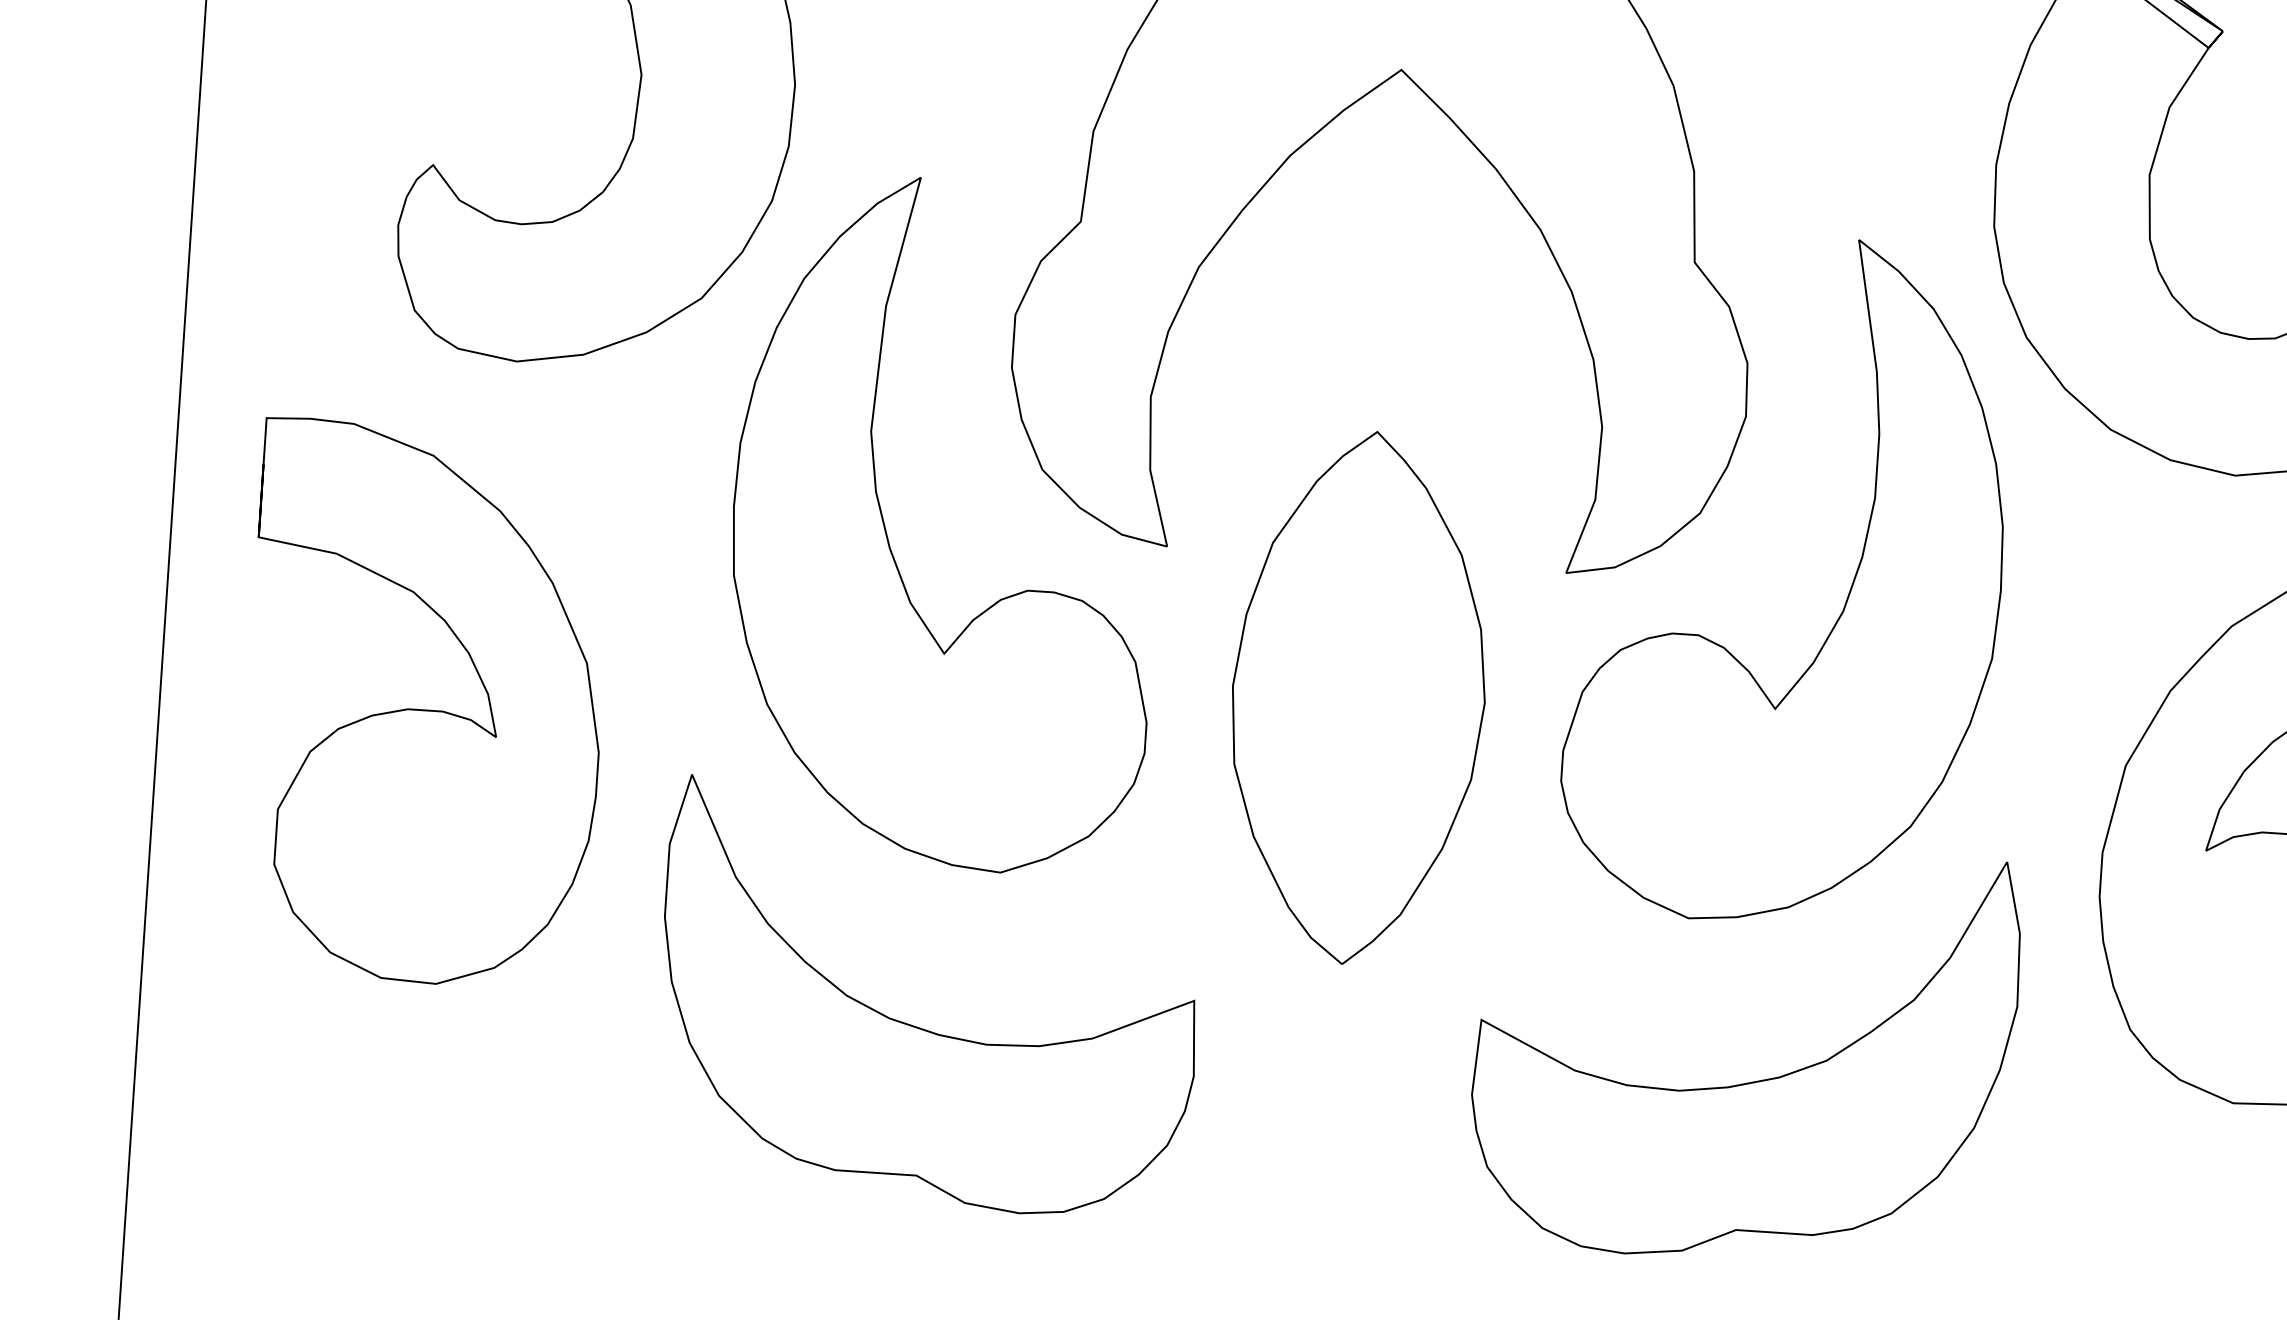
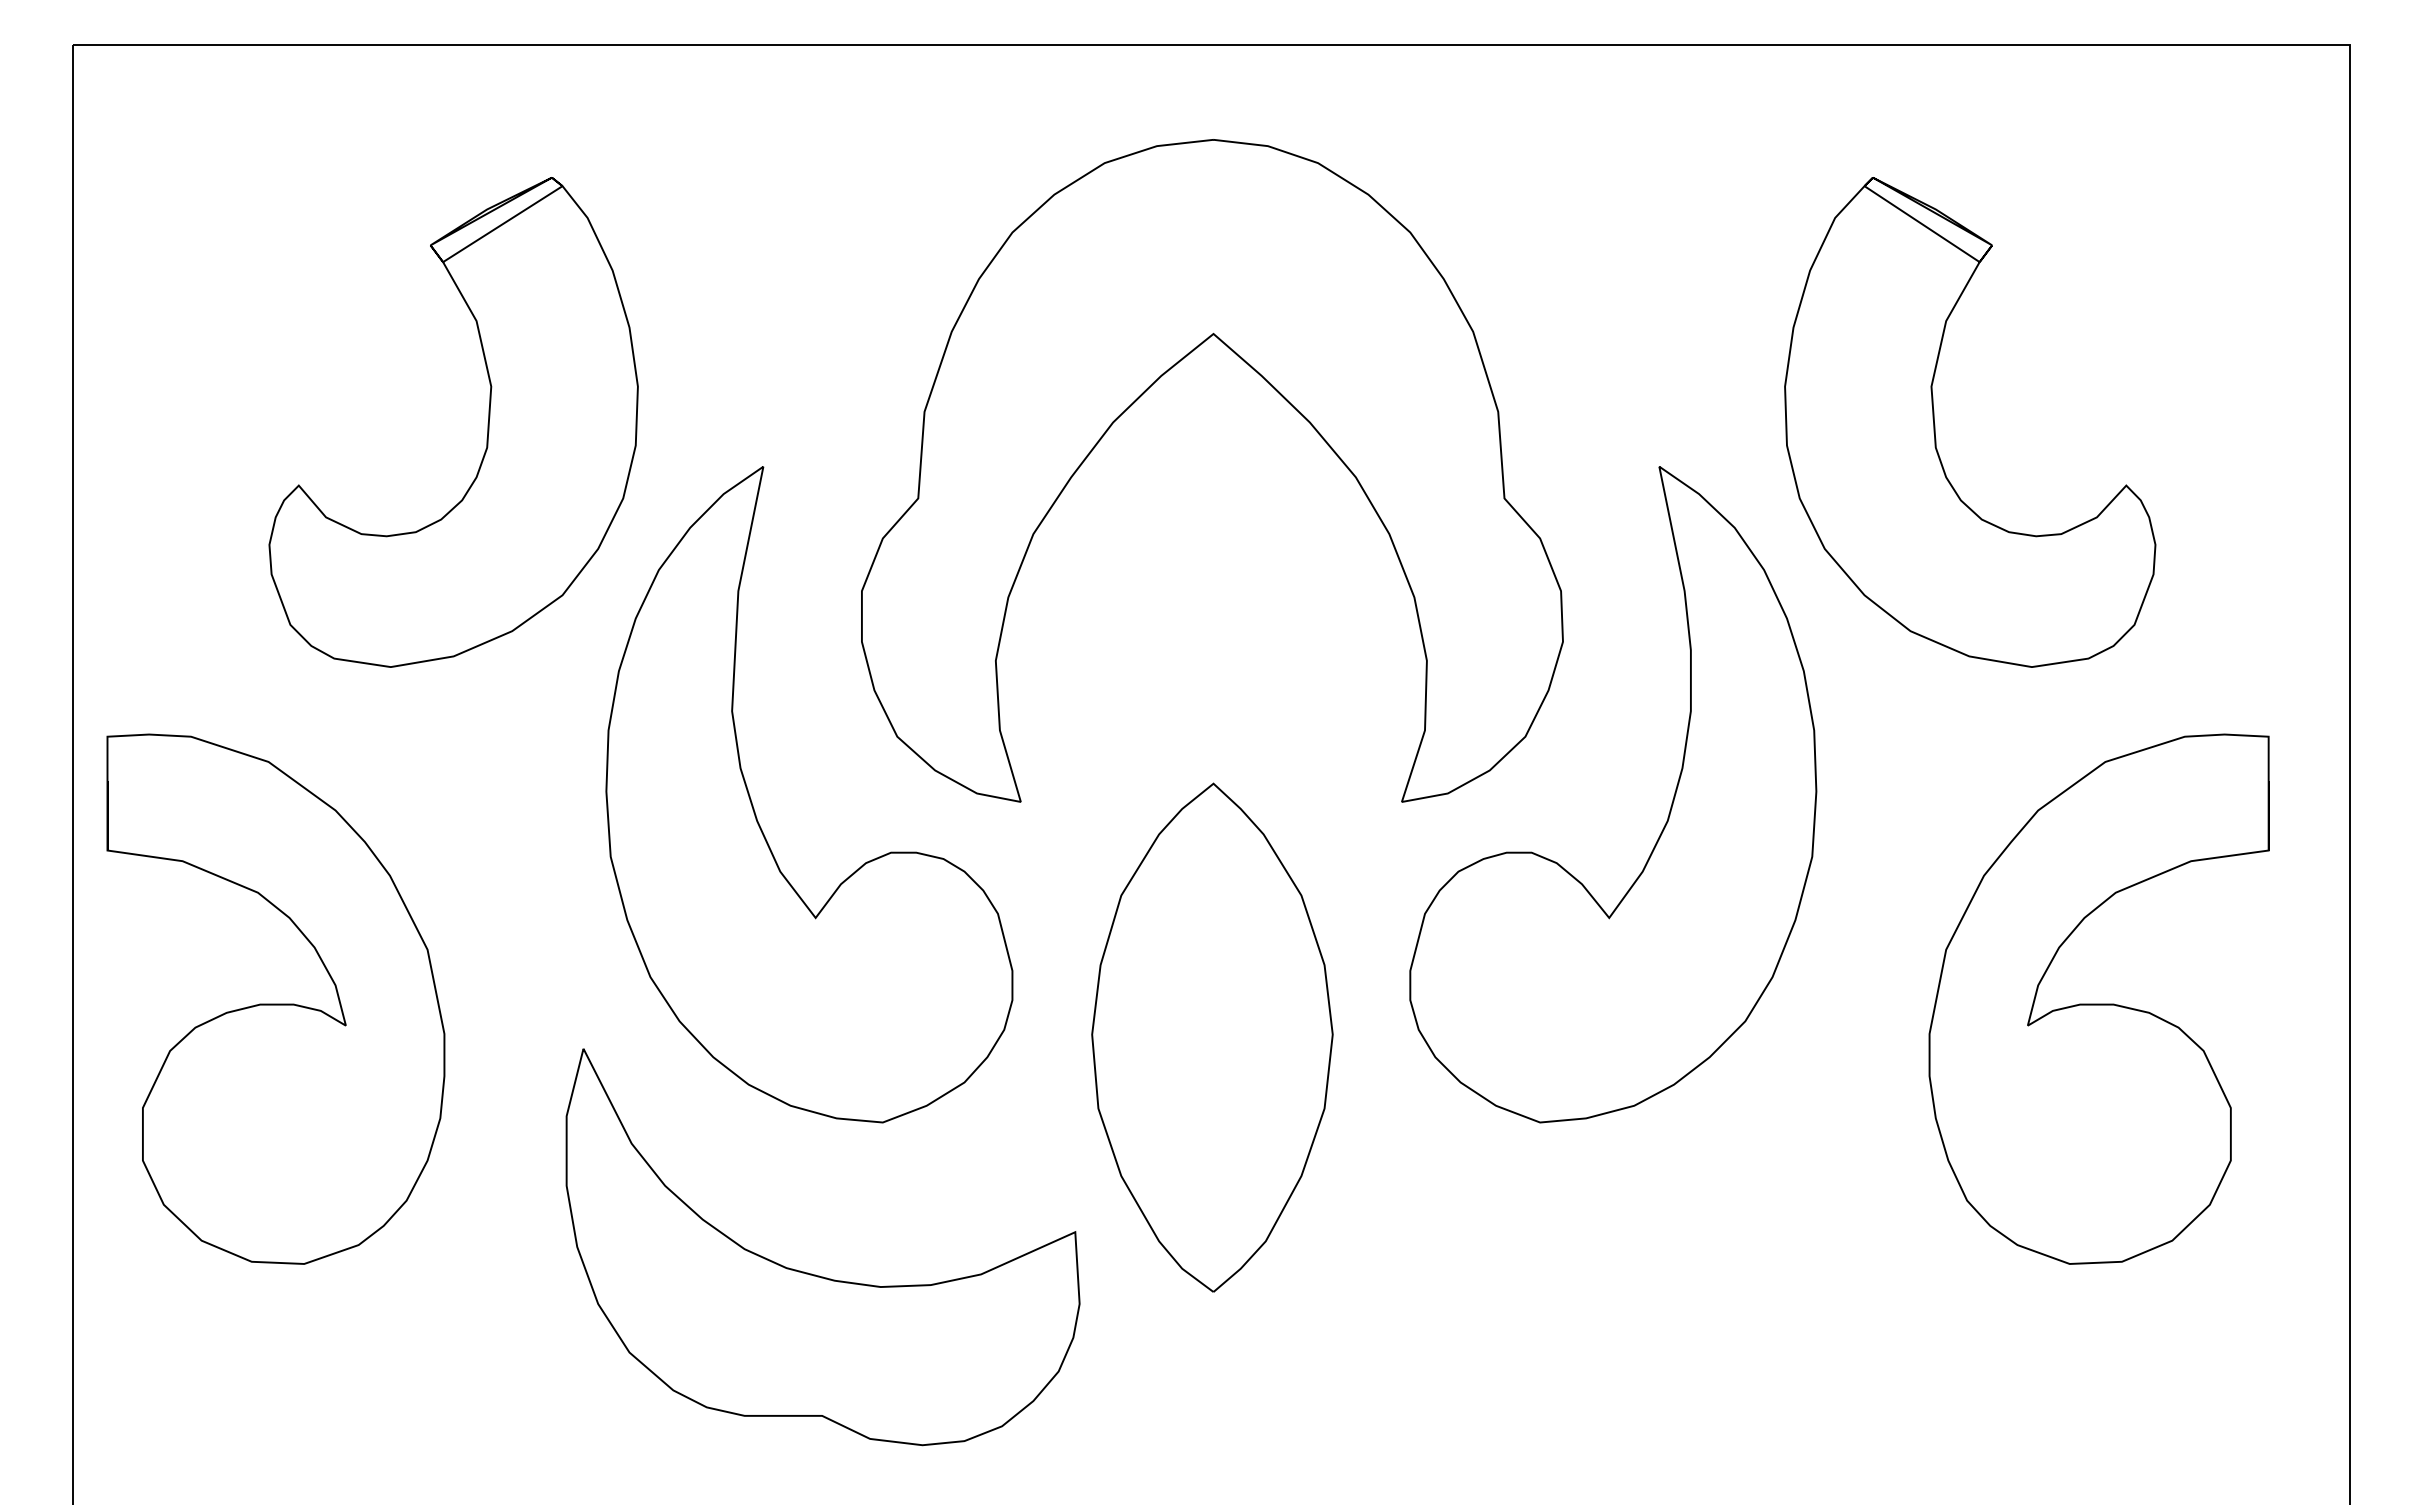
part: (1358, 697) -> (1212, 1037), moved
part: (424, 703) -> (275, 998), moved
part: (1748, 1082) -> (1607, 1274), removed

